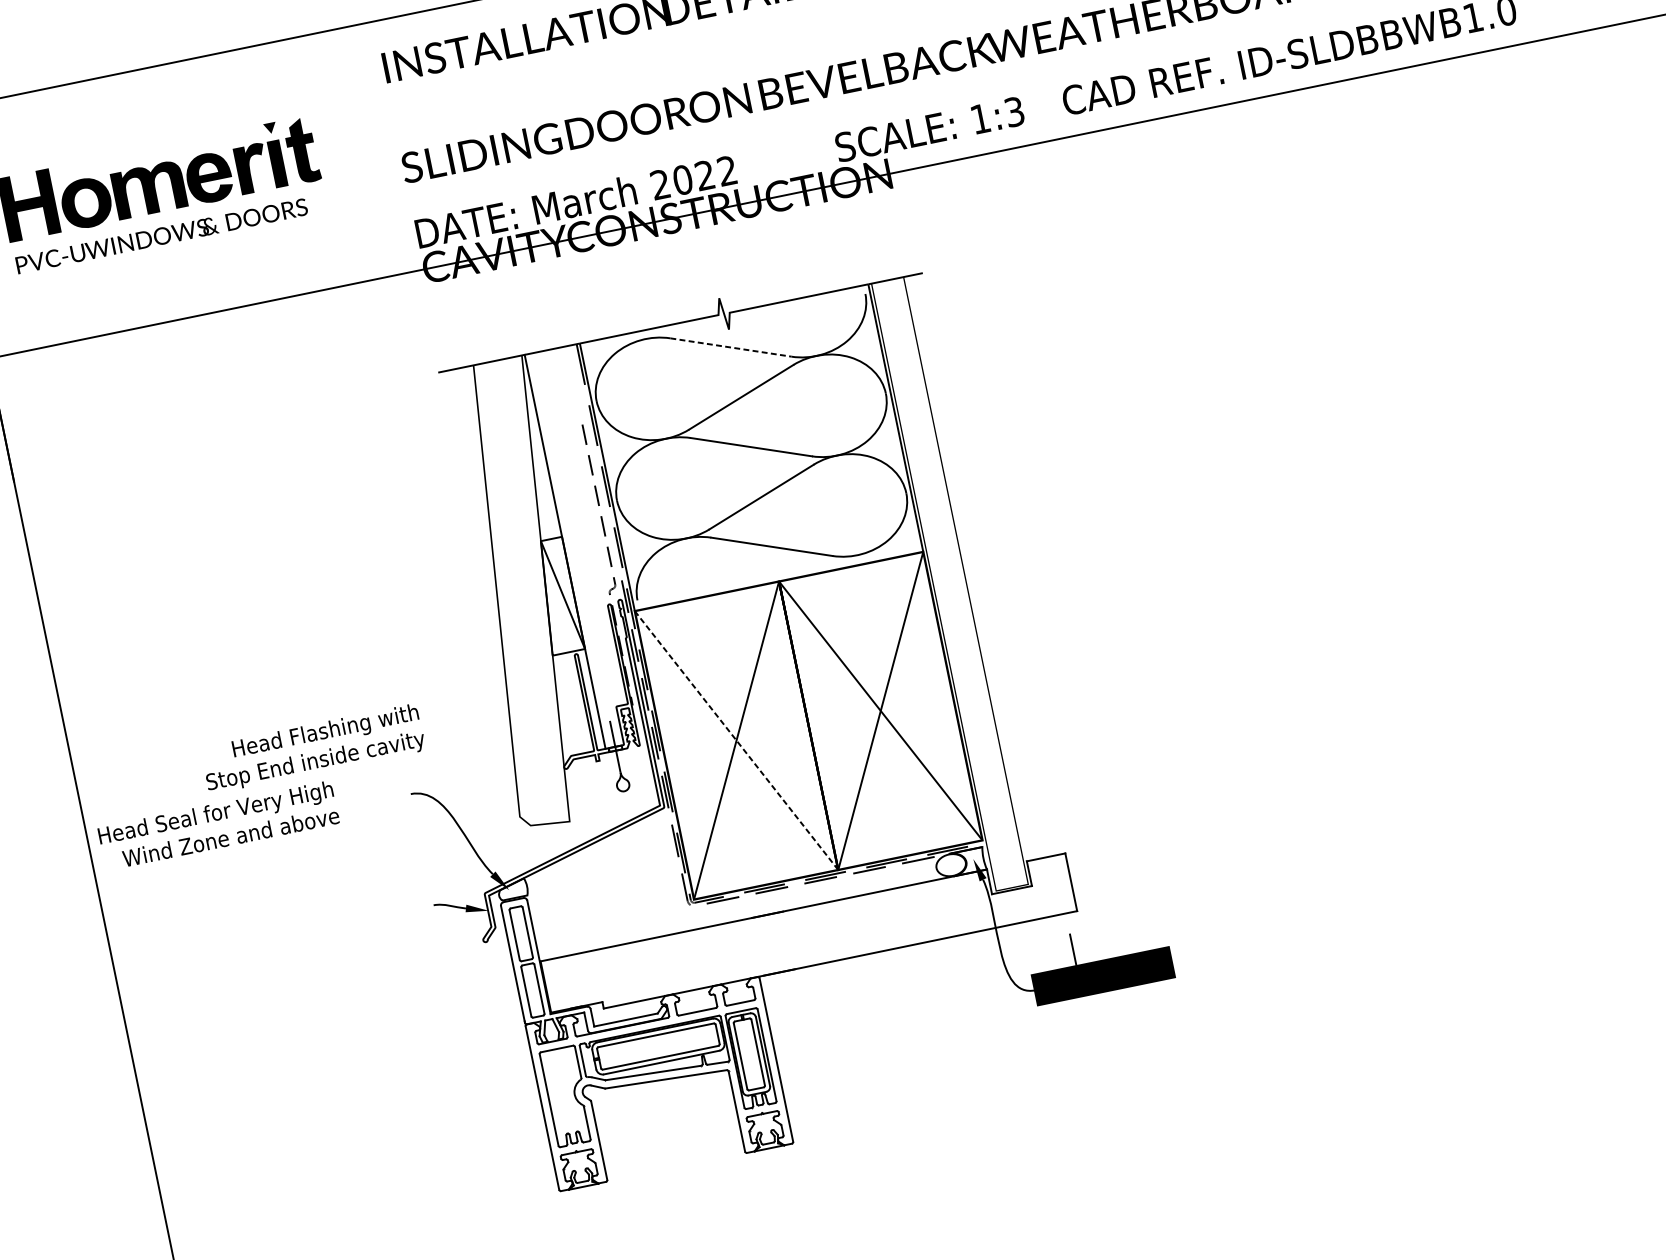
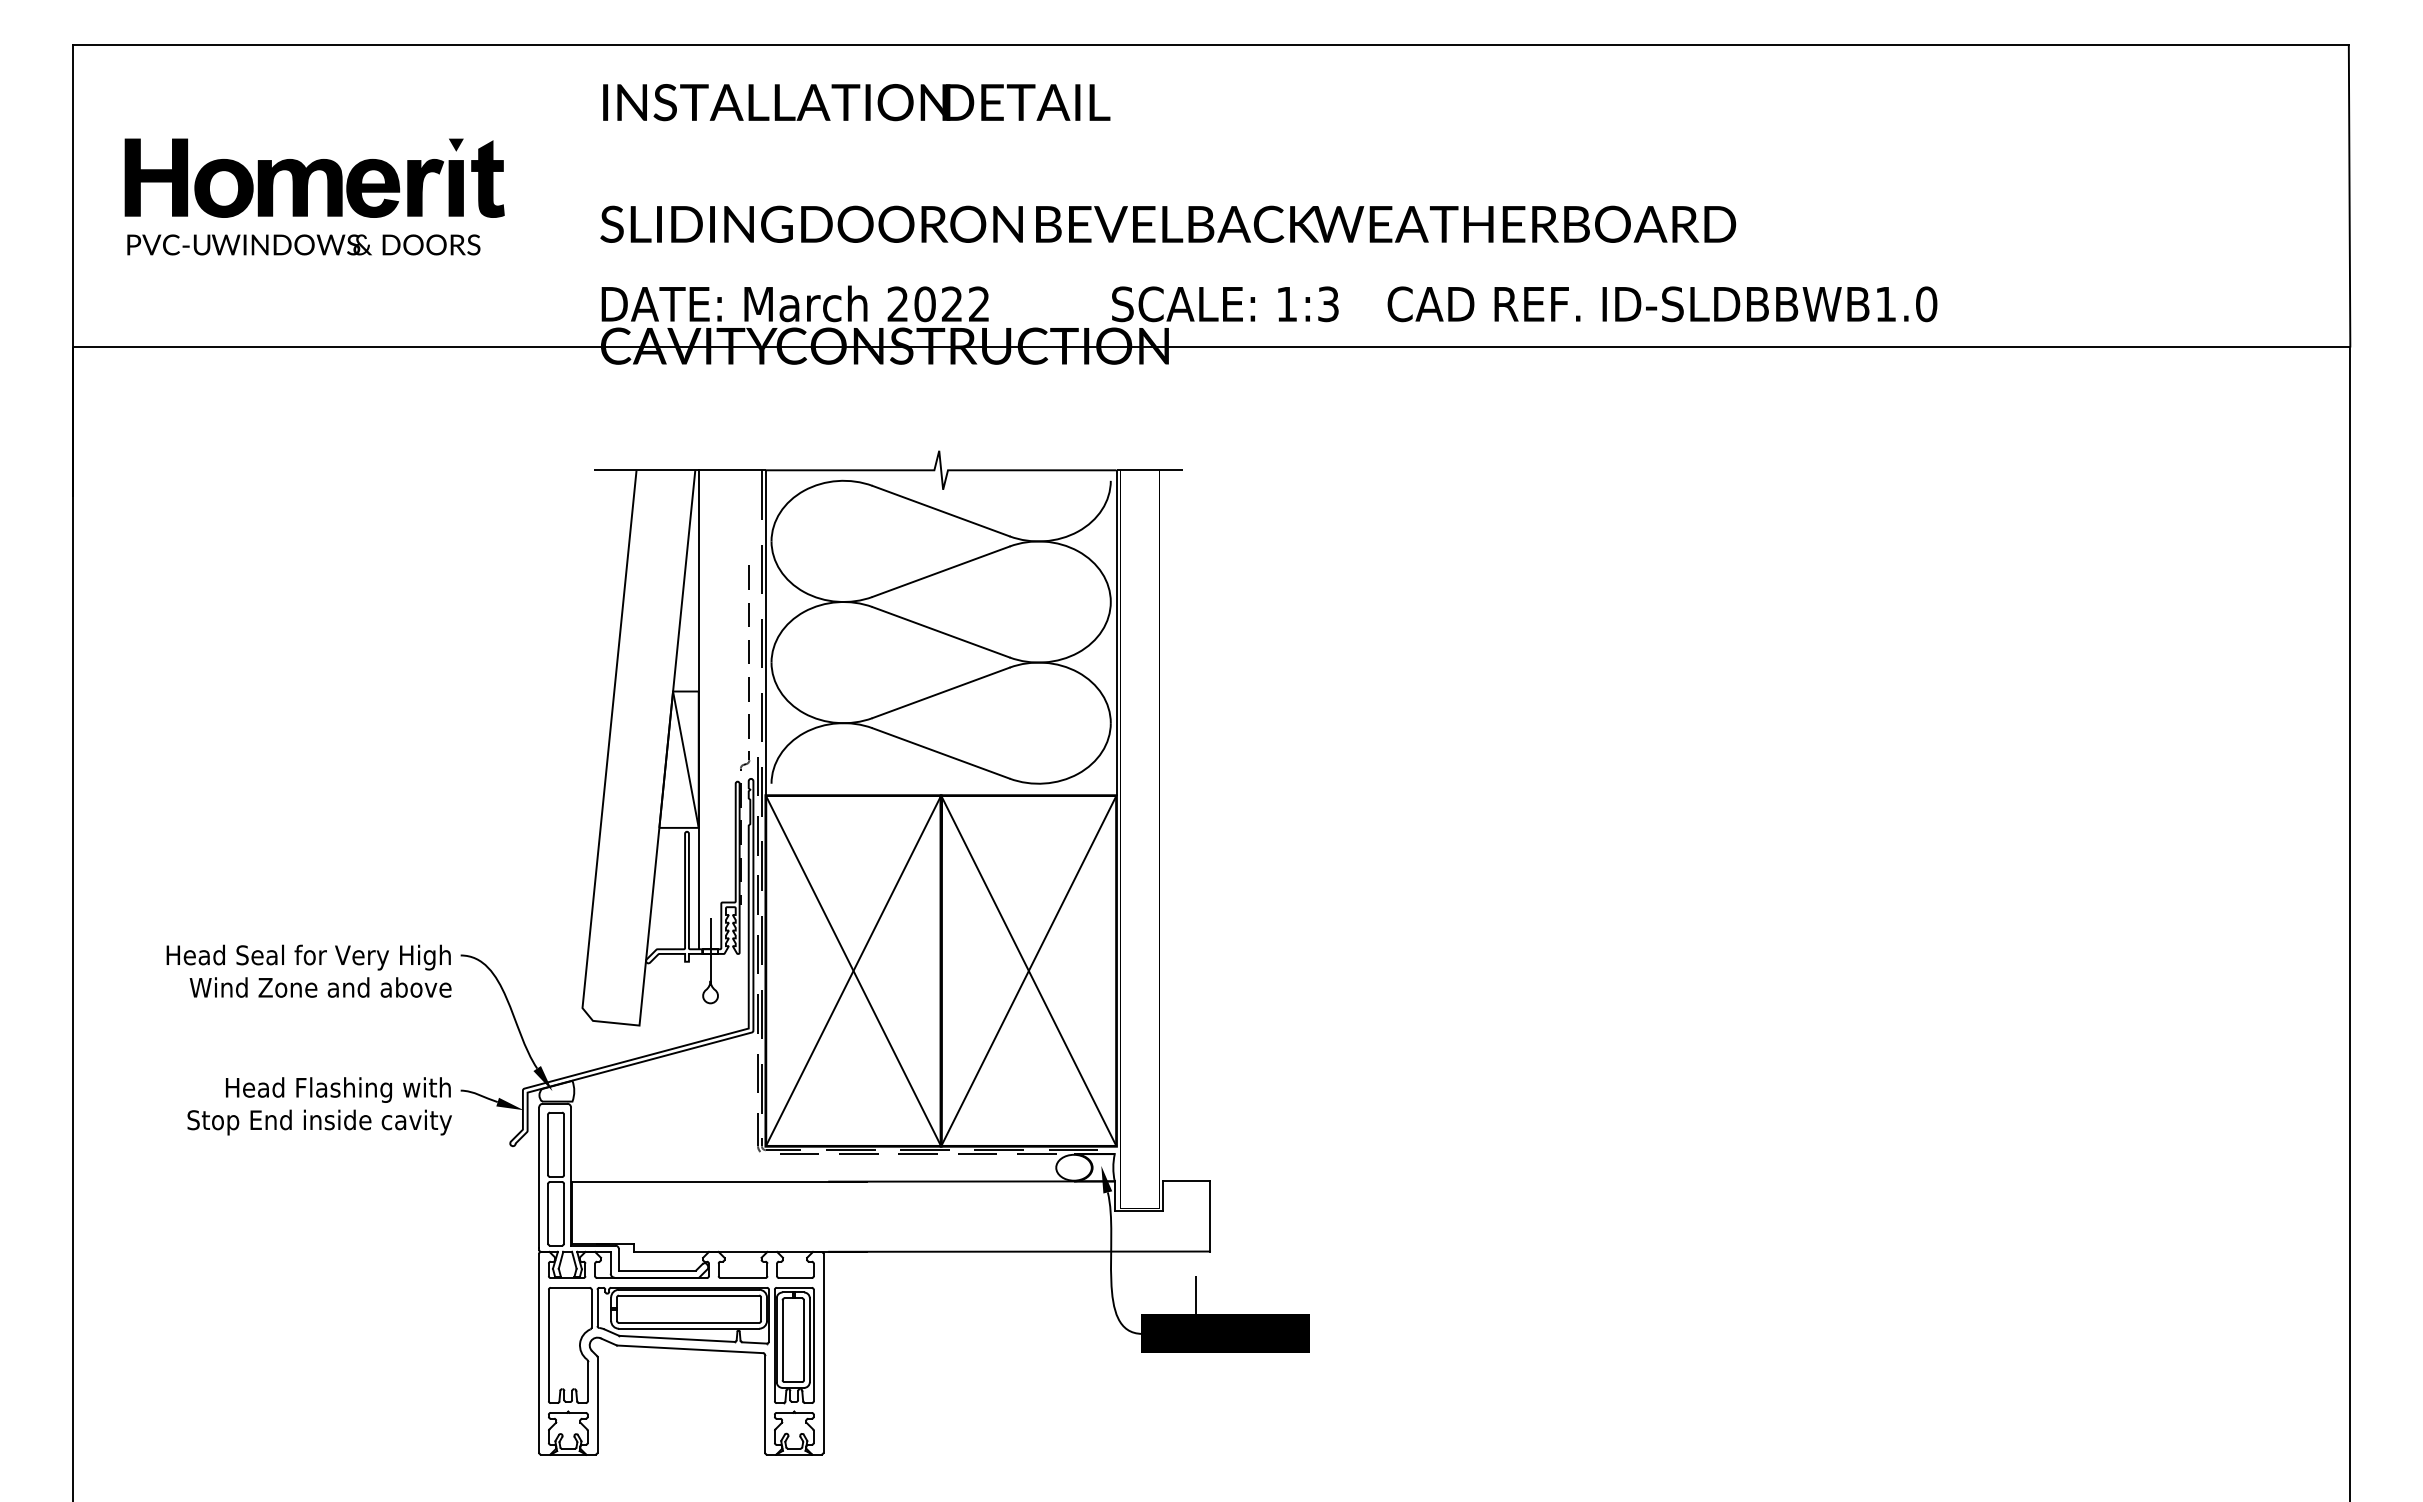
line: (731, 347) -> (941, 511), dashed -> solid
line: (736, 740) -> (853, 971), dashed -> solid
text: (313, 749) -> (319, 1106), moved
text: (218, 825) -> (308, 970), moved

